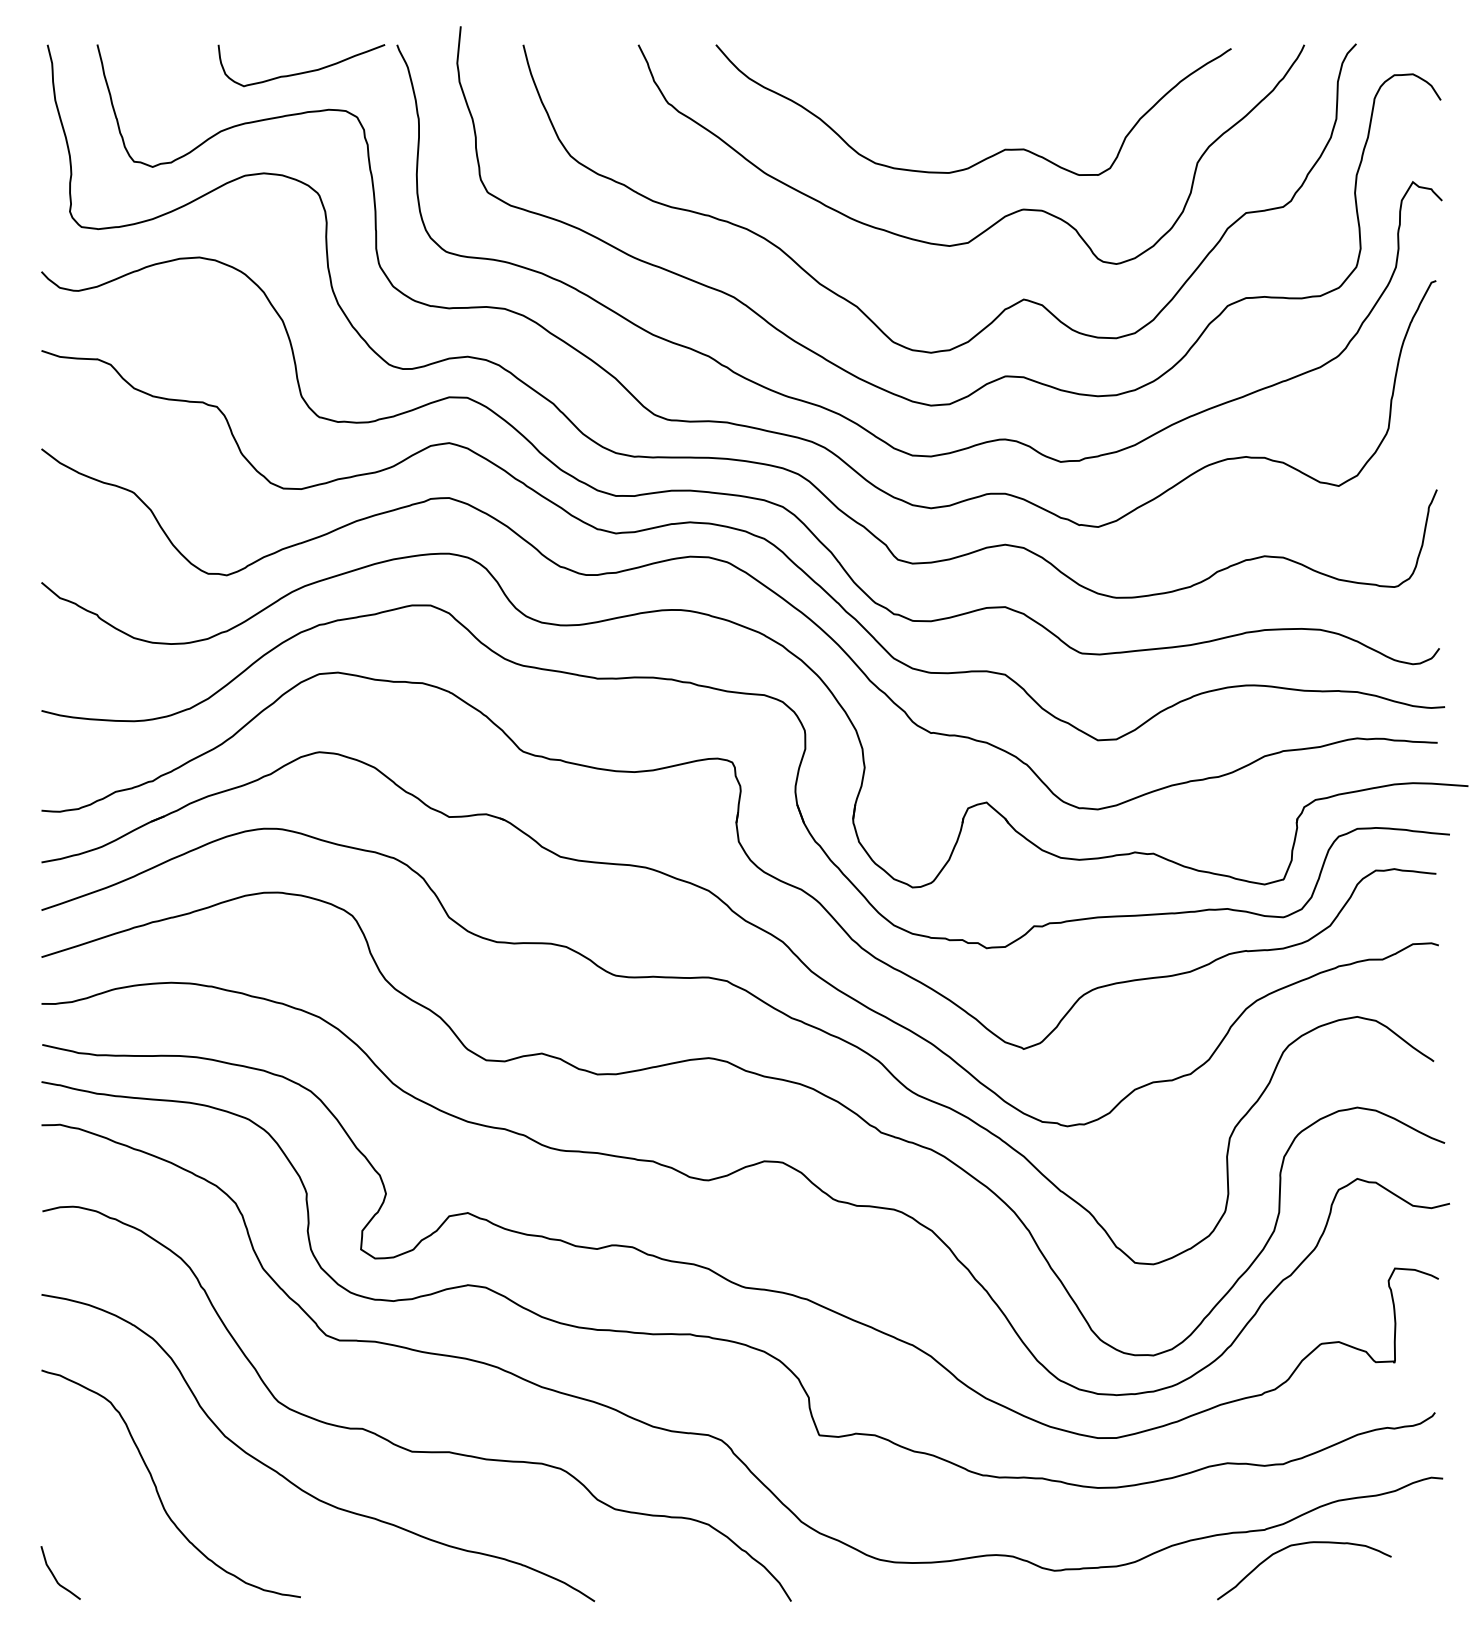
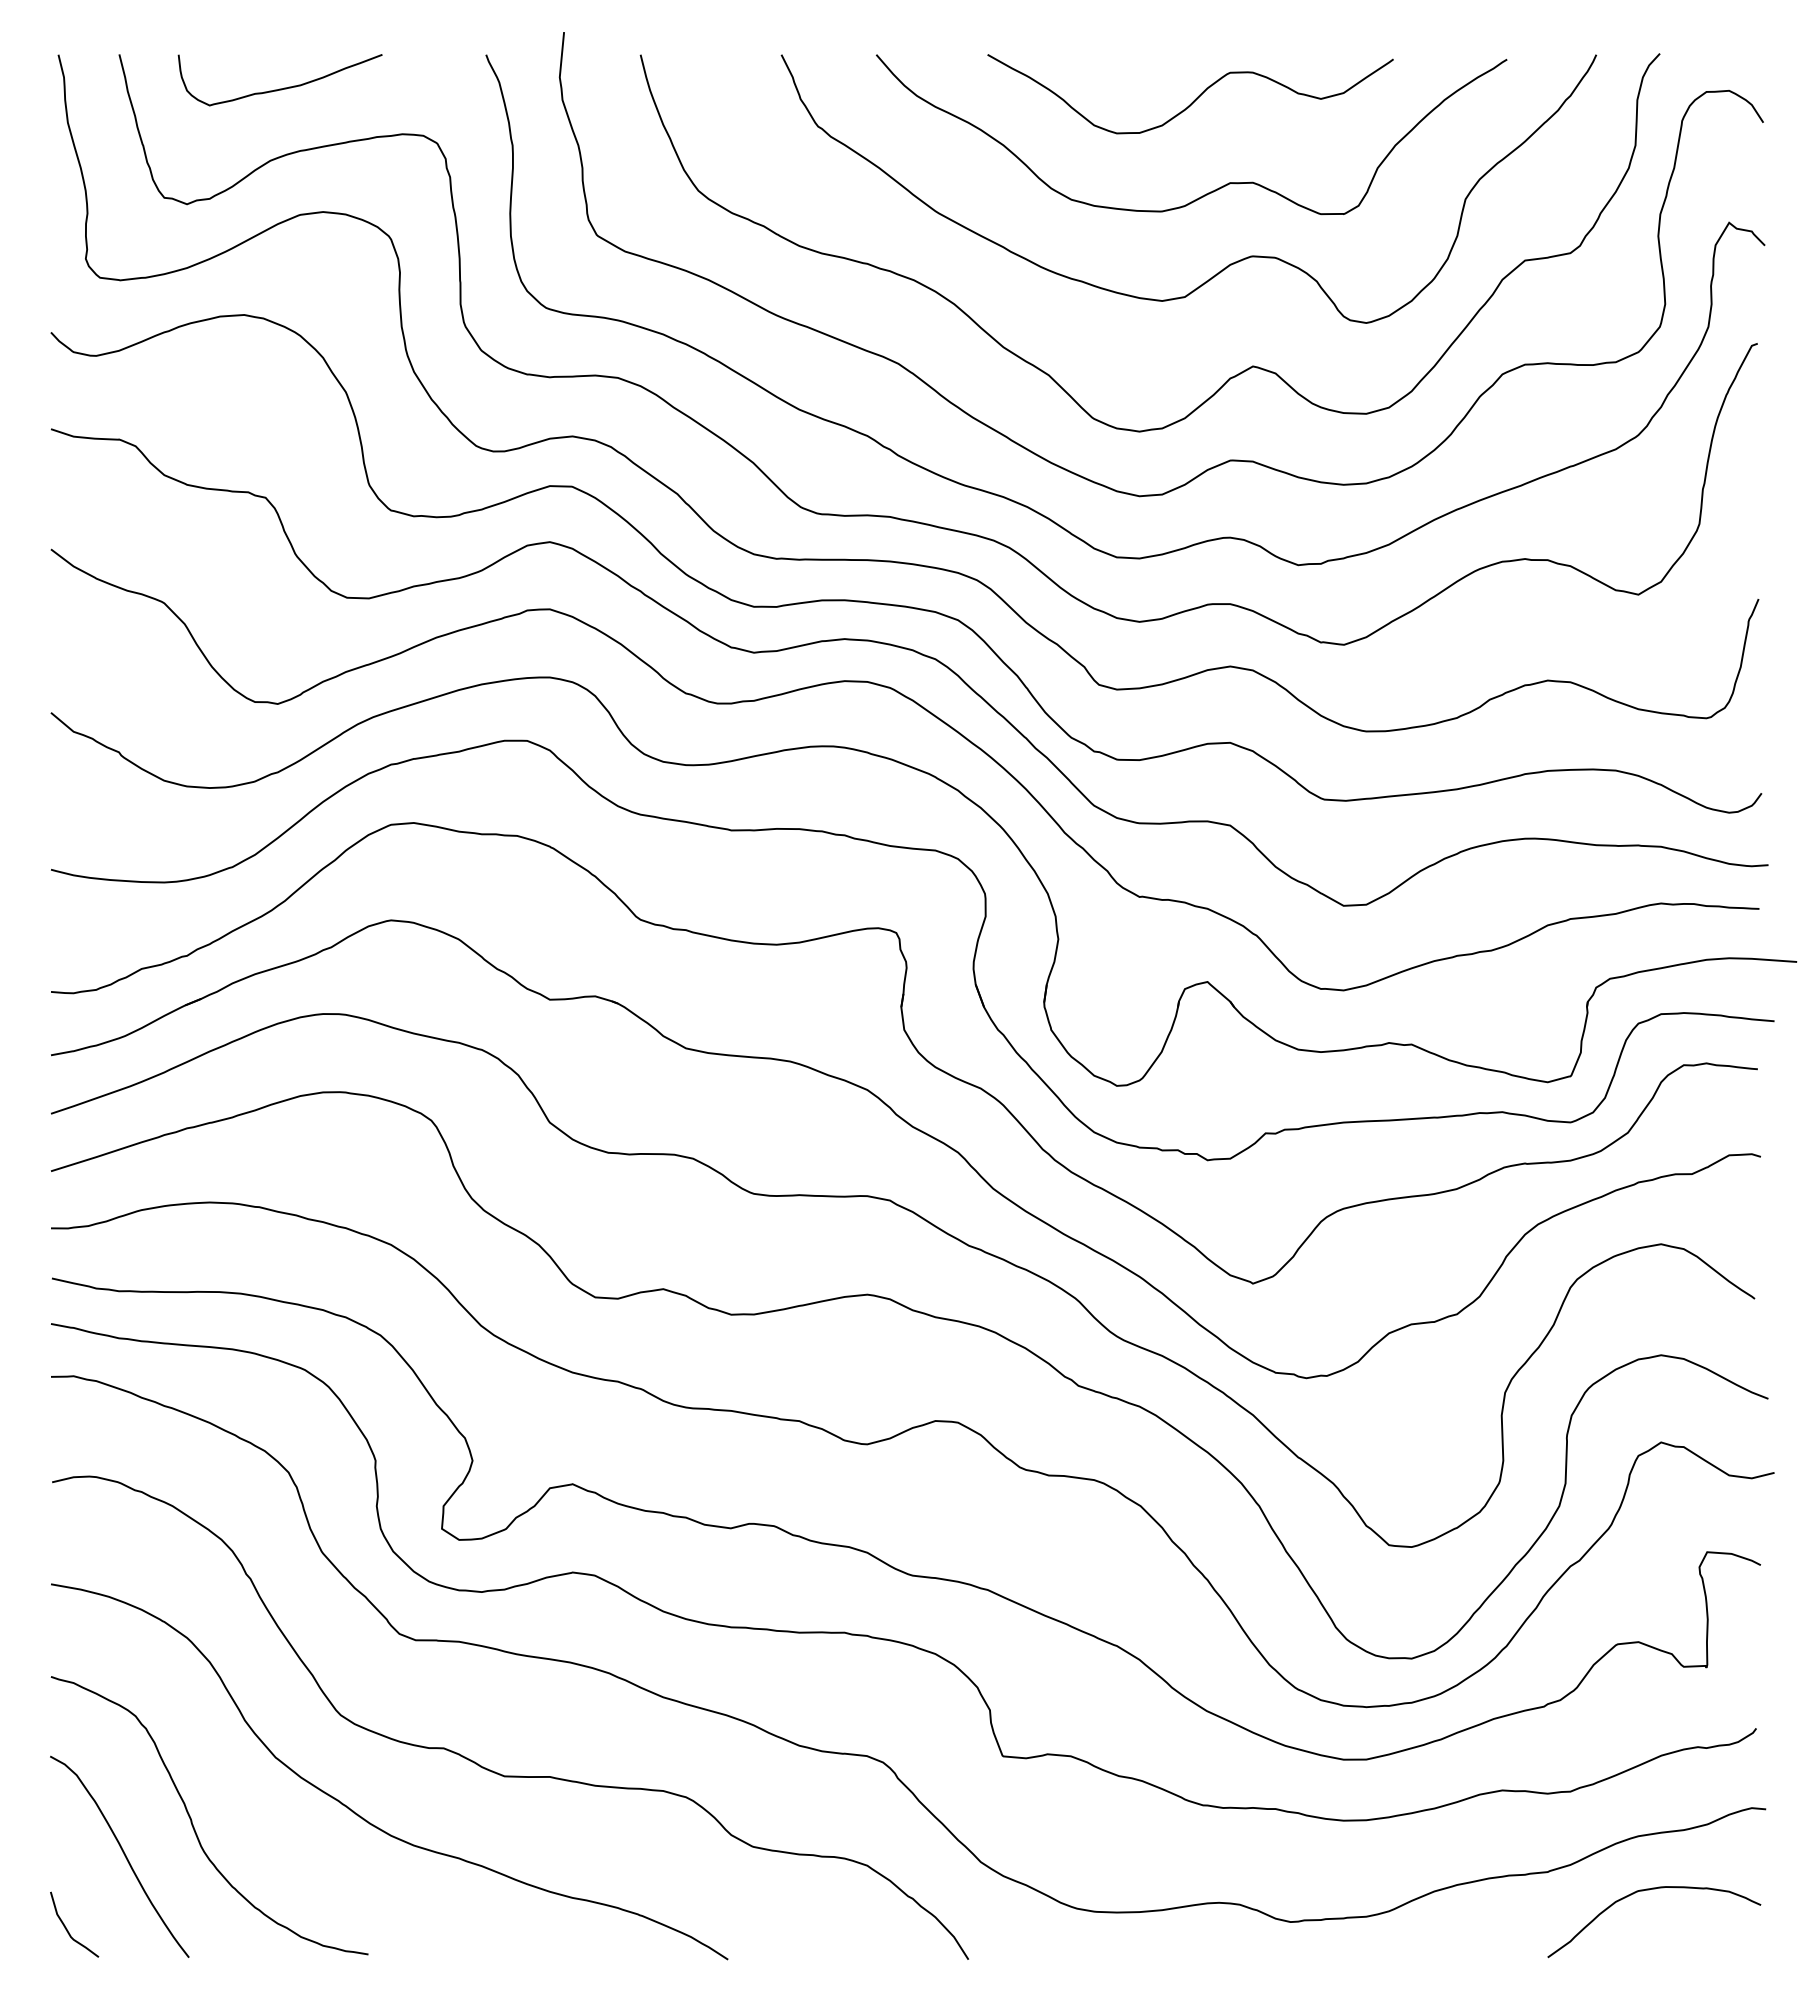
curve: (300, 72) -> (279, 88), moved
curve: (976, 80) -> (1195, 98), added
curve: (100, 1515) -> (123, 1854), added
curve: (1300, 1544) -> (1649, 1890), moved

